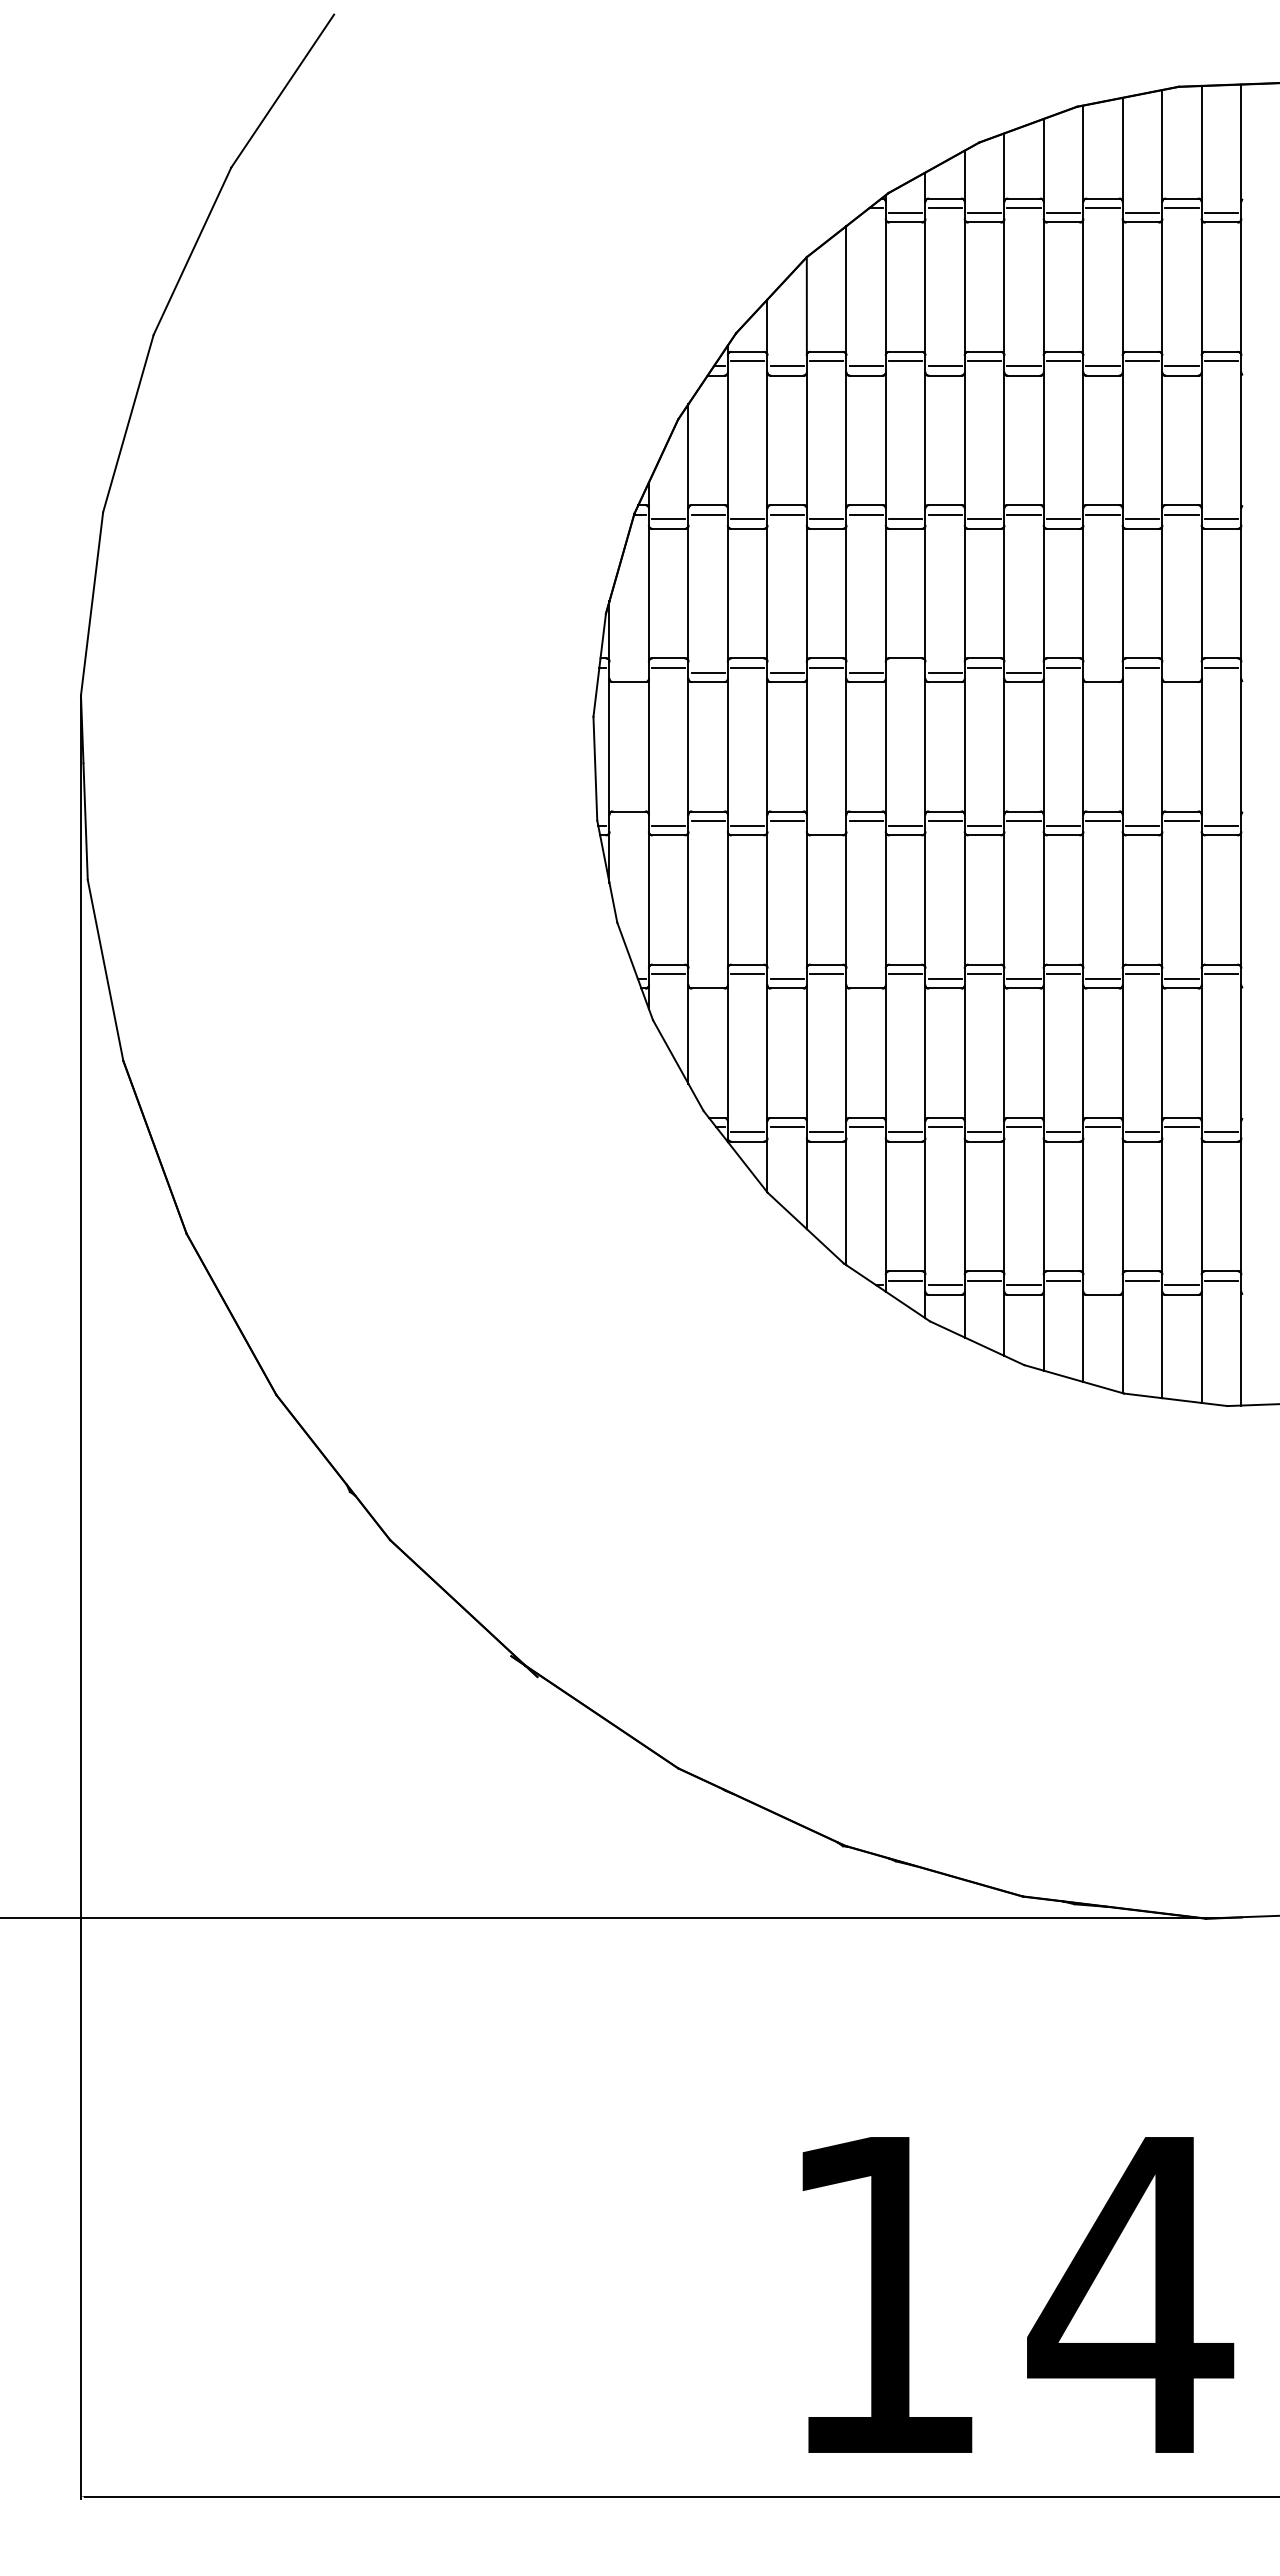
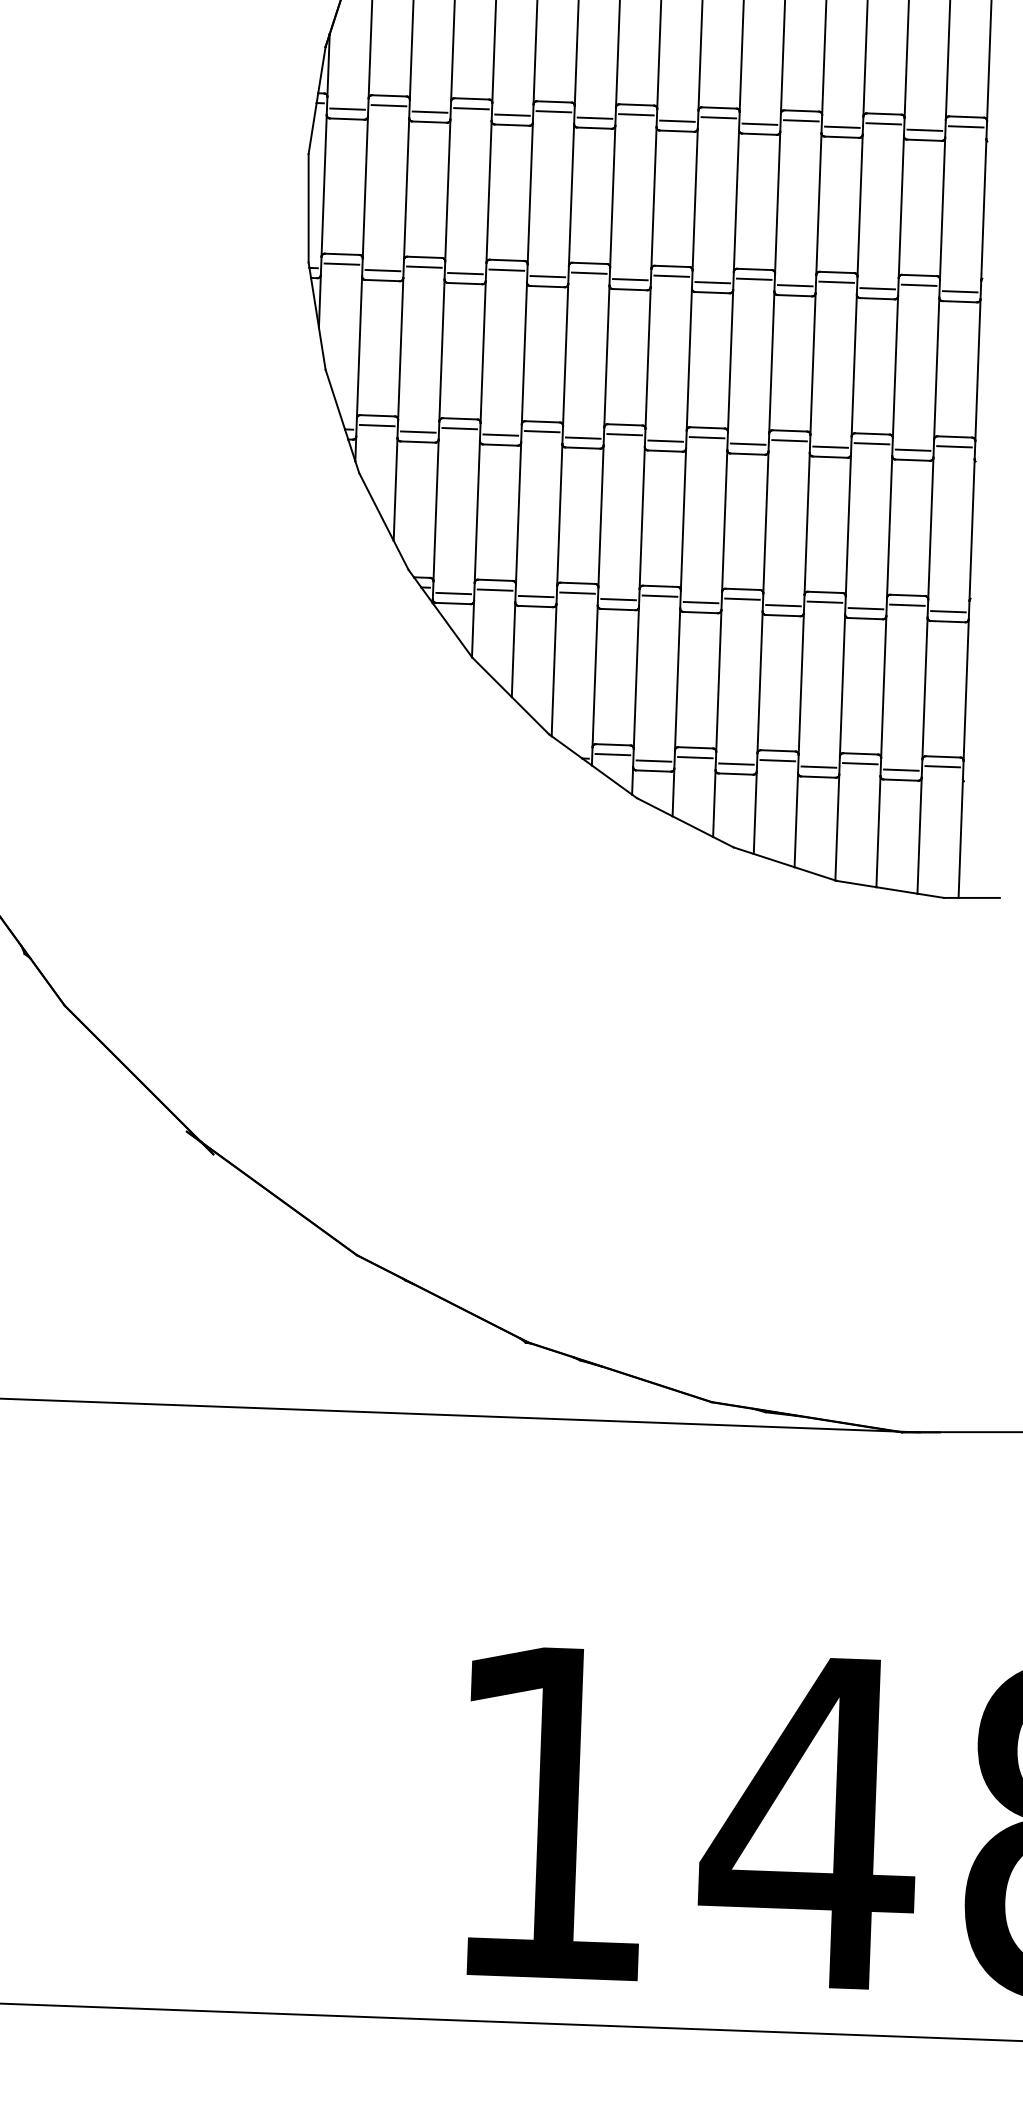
line: (905, 667) -> (636, 114), added
line: (628, 672) -> (346, 109), added
line: (1102, 672) -> (841, 127), added
line: (1181, 672) -> (924, 130), added
line: (628, 820) -> (341, 263), added
line: (826, 825) -> (547, 276), added
line: (707, 978) -> (417, 431), added
line: (865, 978) -> (582, 437), added
line: (1102, 1285) -> (818, 767), added

